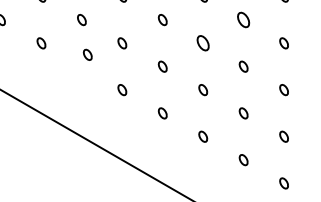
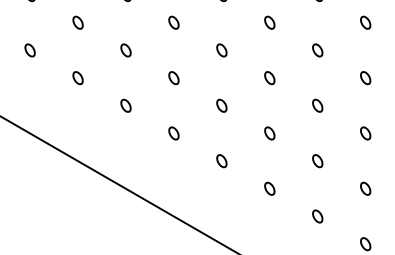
part: (243, 20) -> (317, 50), size x0.71
part: (202, 43) -> (269, 78), size x0.71
part: (87, 54) -> (125, 105), moved

